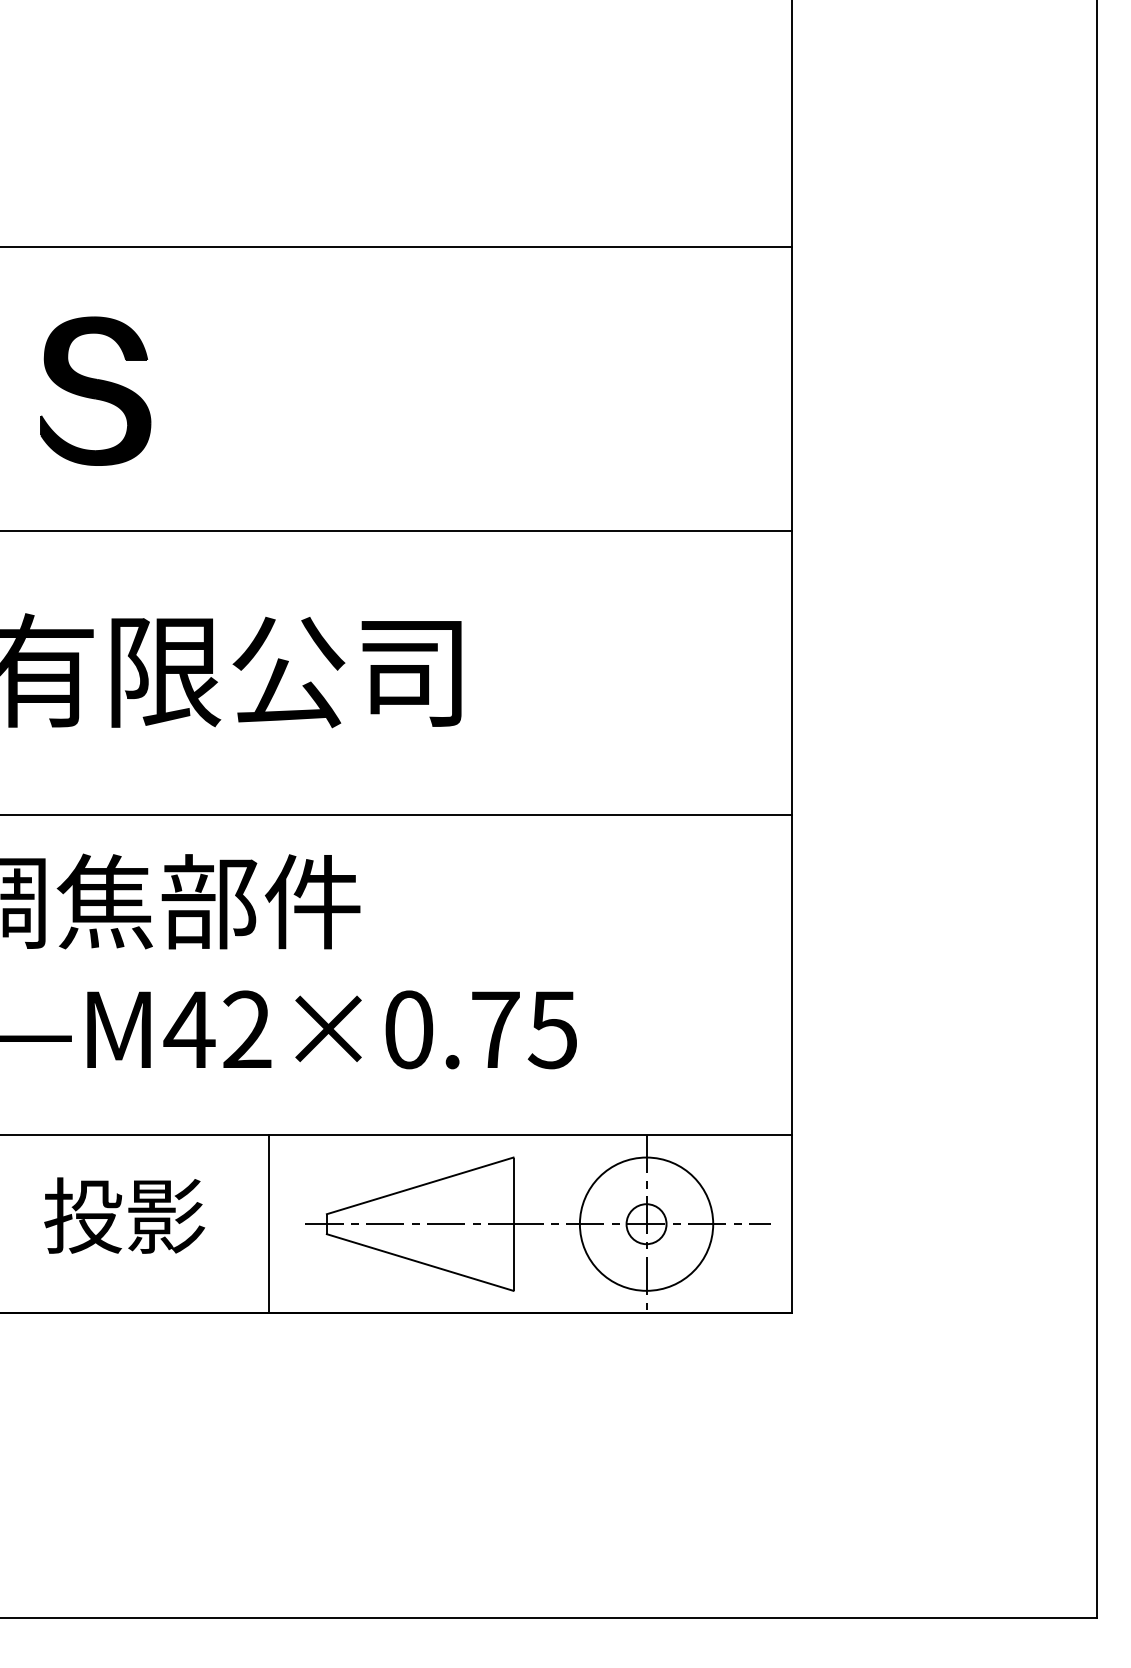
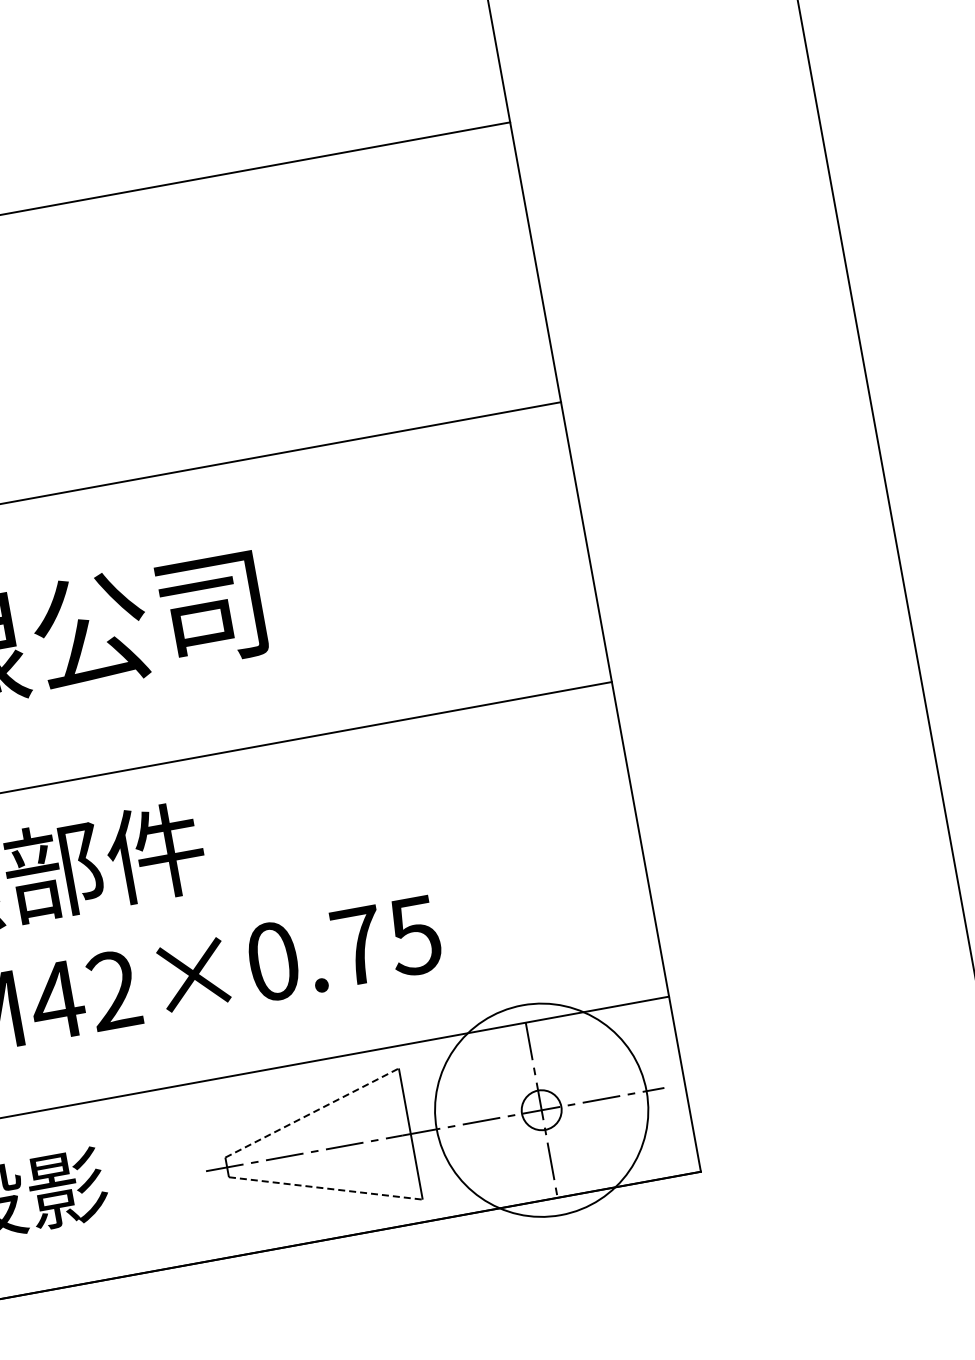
line: (420, 1185) -> (312, 1112), solid -> dashed
circle: (646, 1223) -> (541, 1109), size x1.6
line: (268, 1224) -> (169, 1178), removed
line: (420, 1262) -> (326, 1188), solid -> dashed

